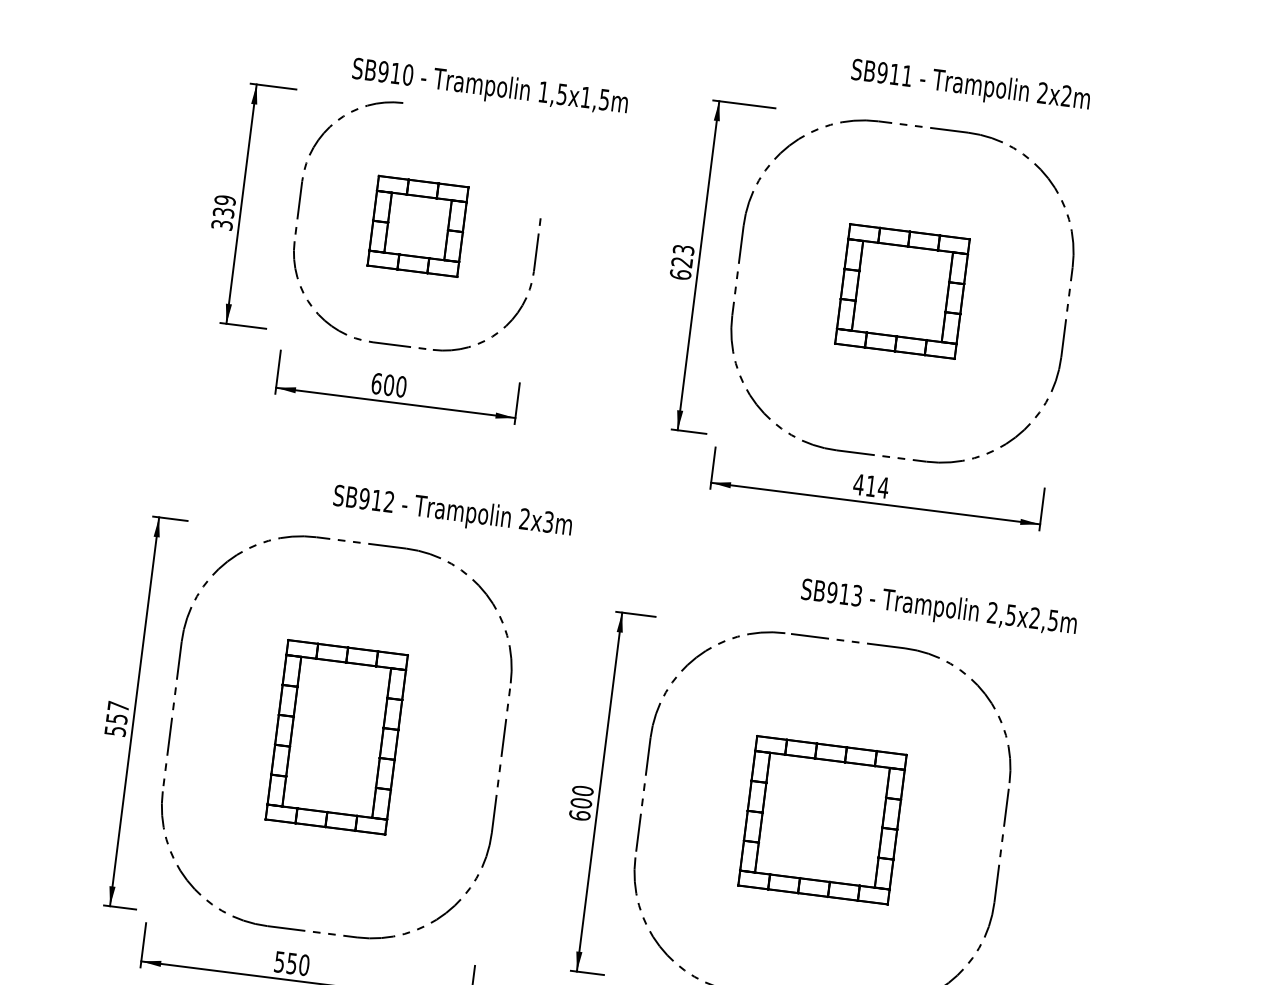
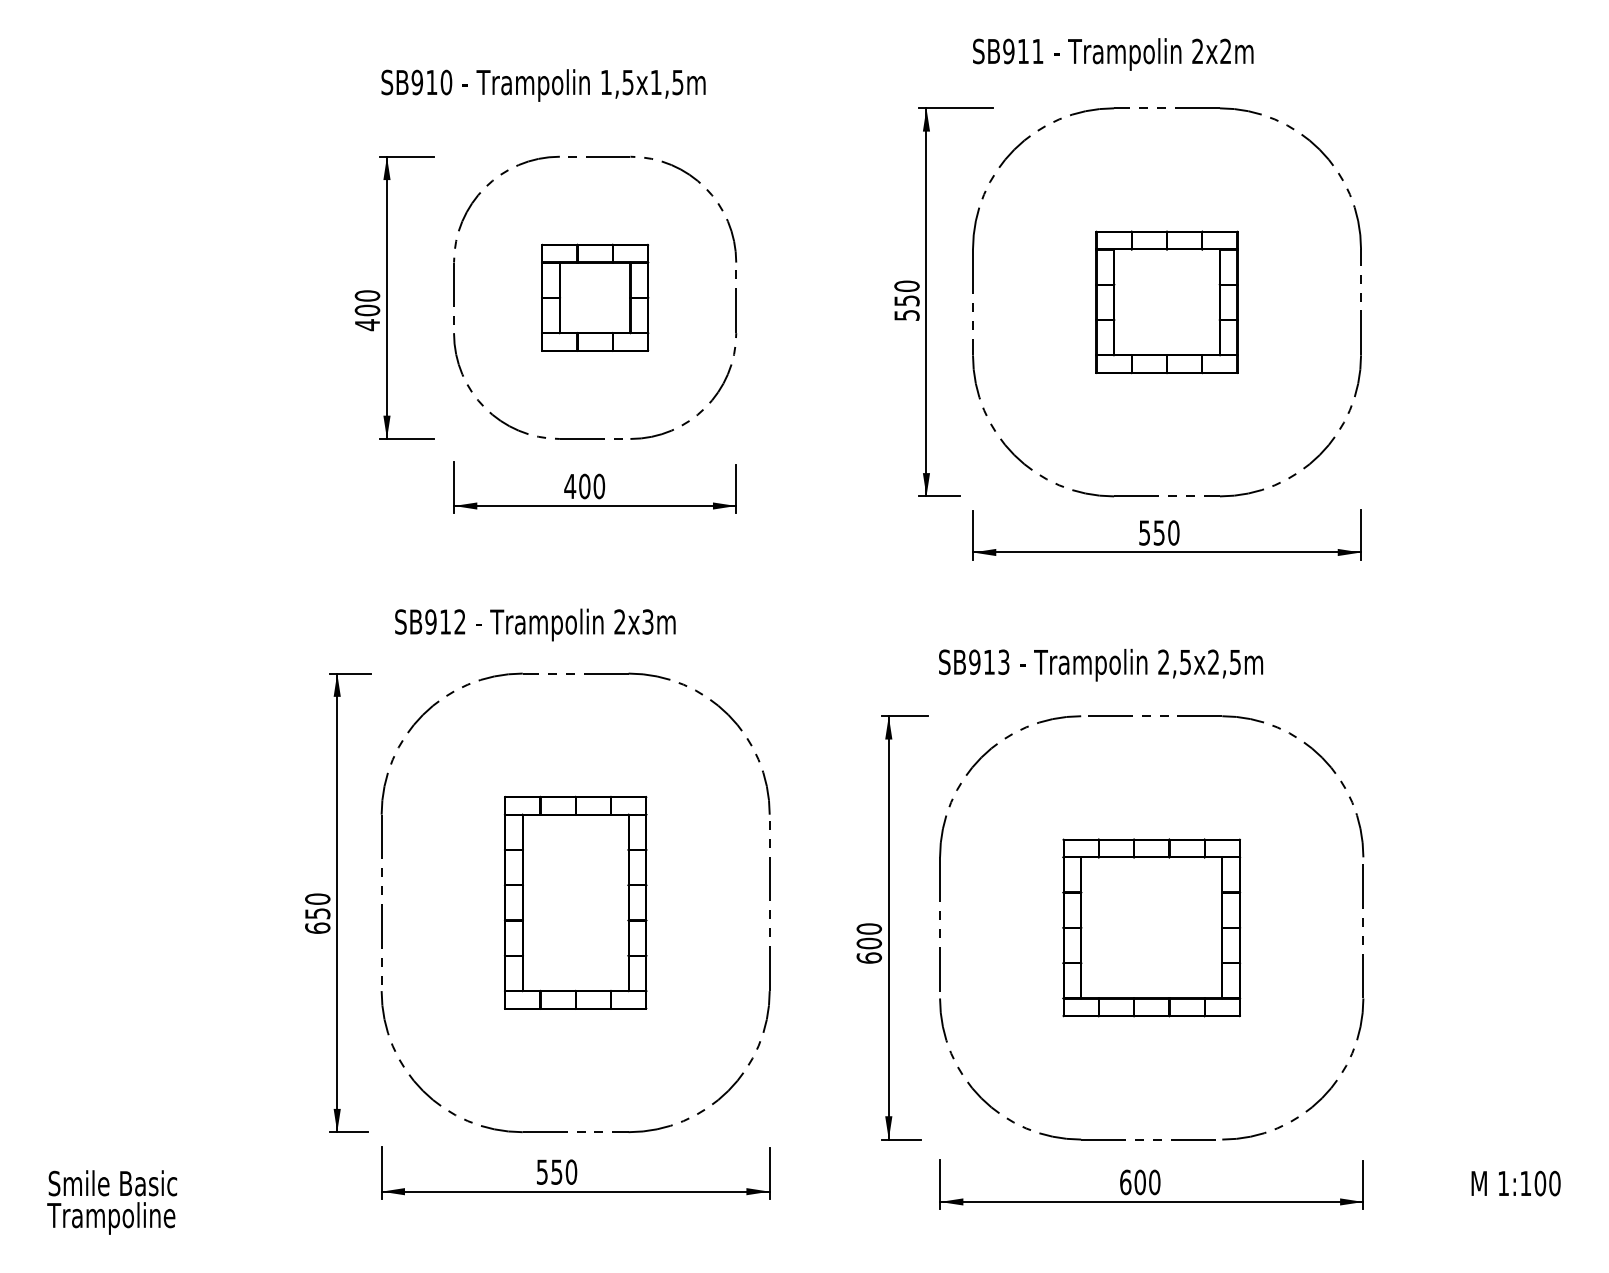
text: (970, 86) -> (1113, 54), moved
text: (490, 87) -> (543, 85), moved
part: (492, 121) -> (666, 164), added
text: (223, 212) -> (367, 310), 339 -> 400
text: (681, 262) -> (906, 300), 623 -> 550
text: (376, 383) -> (570, 486), 600 -> 400
text: (870, 485) -> (1158, 532), 414 -> 550
text: (452, 512) -> (535, 624), moved
text: (939, 608) -> (1101, 665), moved
text: (116, 718) -> (317, 913), 557 -> 650

